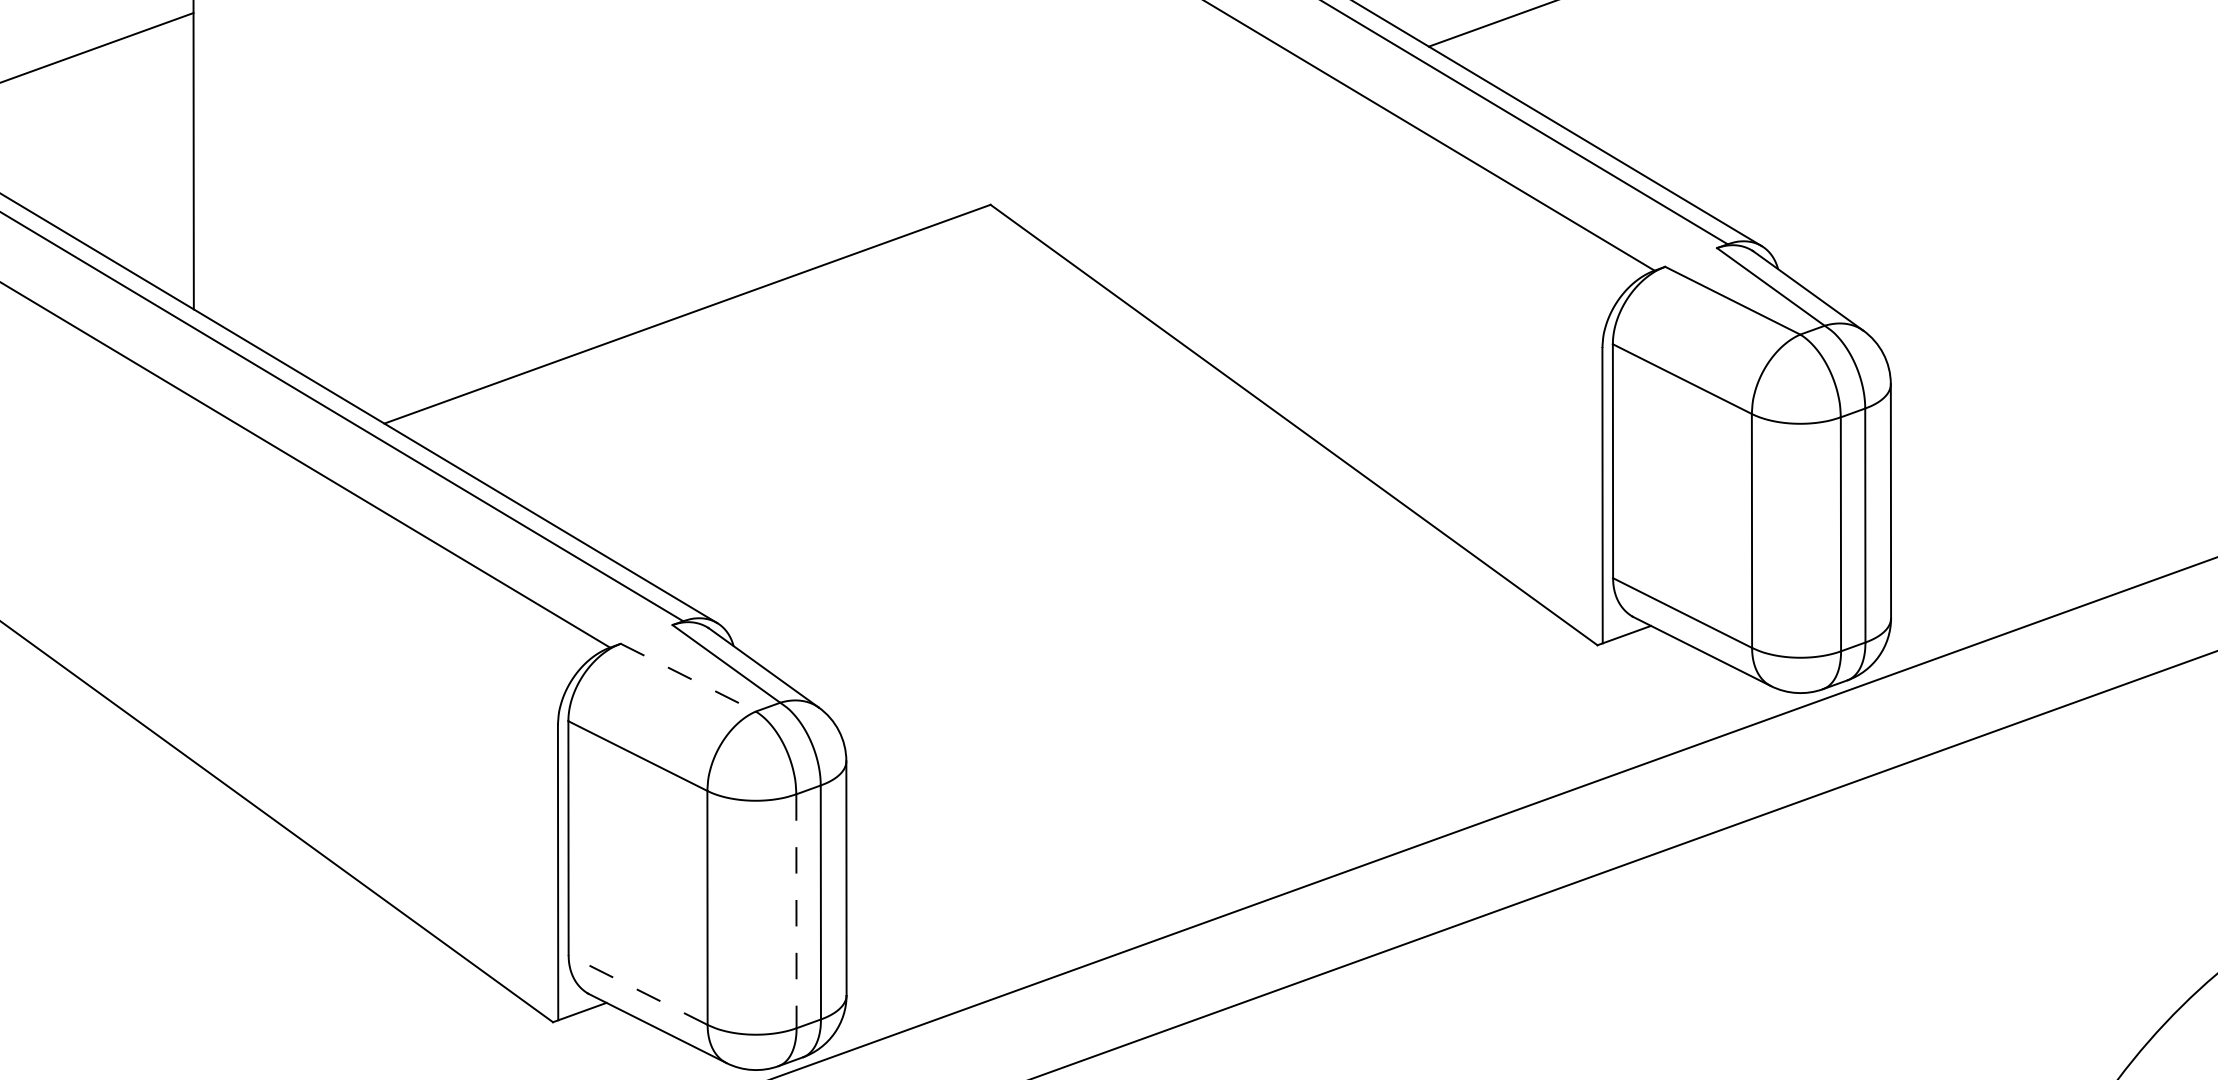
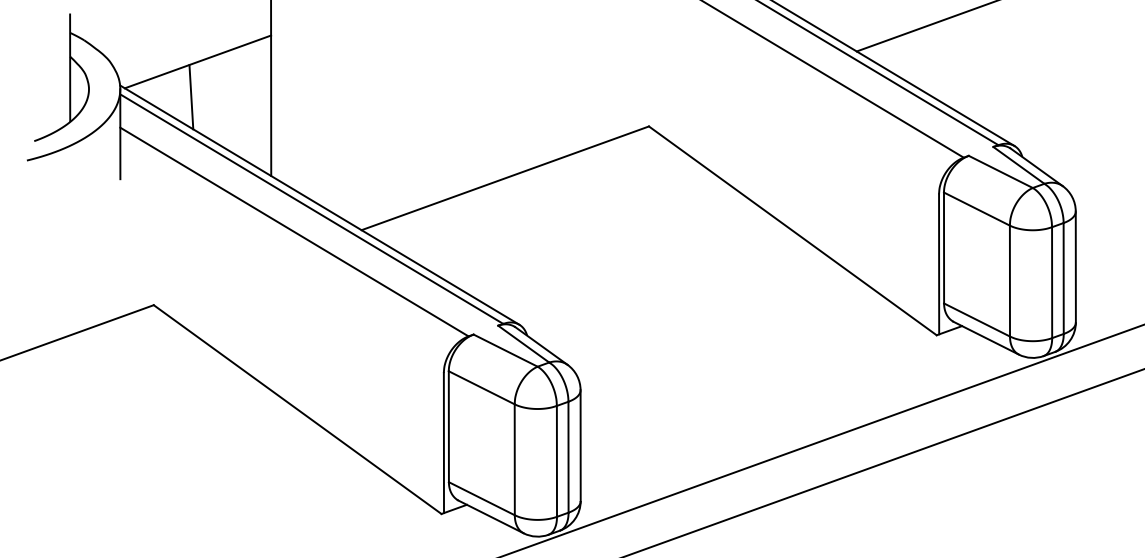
line: (25, 143) -> (191, 97), added
line: (687, 677) -> (505, 350), dashed -> solid
line: (795, 911) -> (556, 461), dashed -> solid
line: (637, 989) -> (481, 498), dashed -> solid

